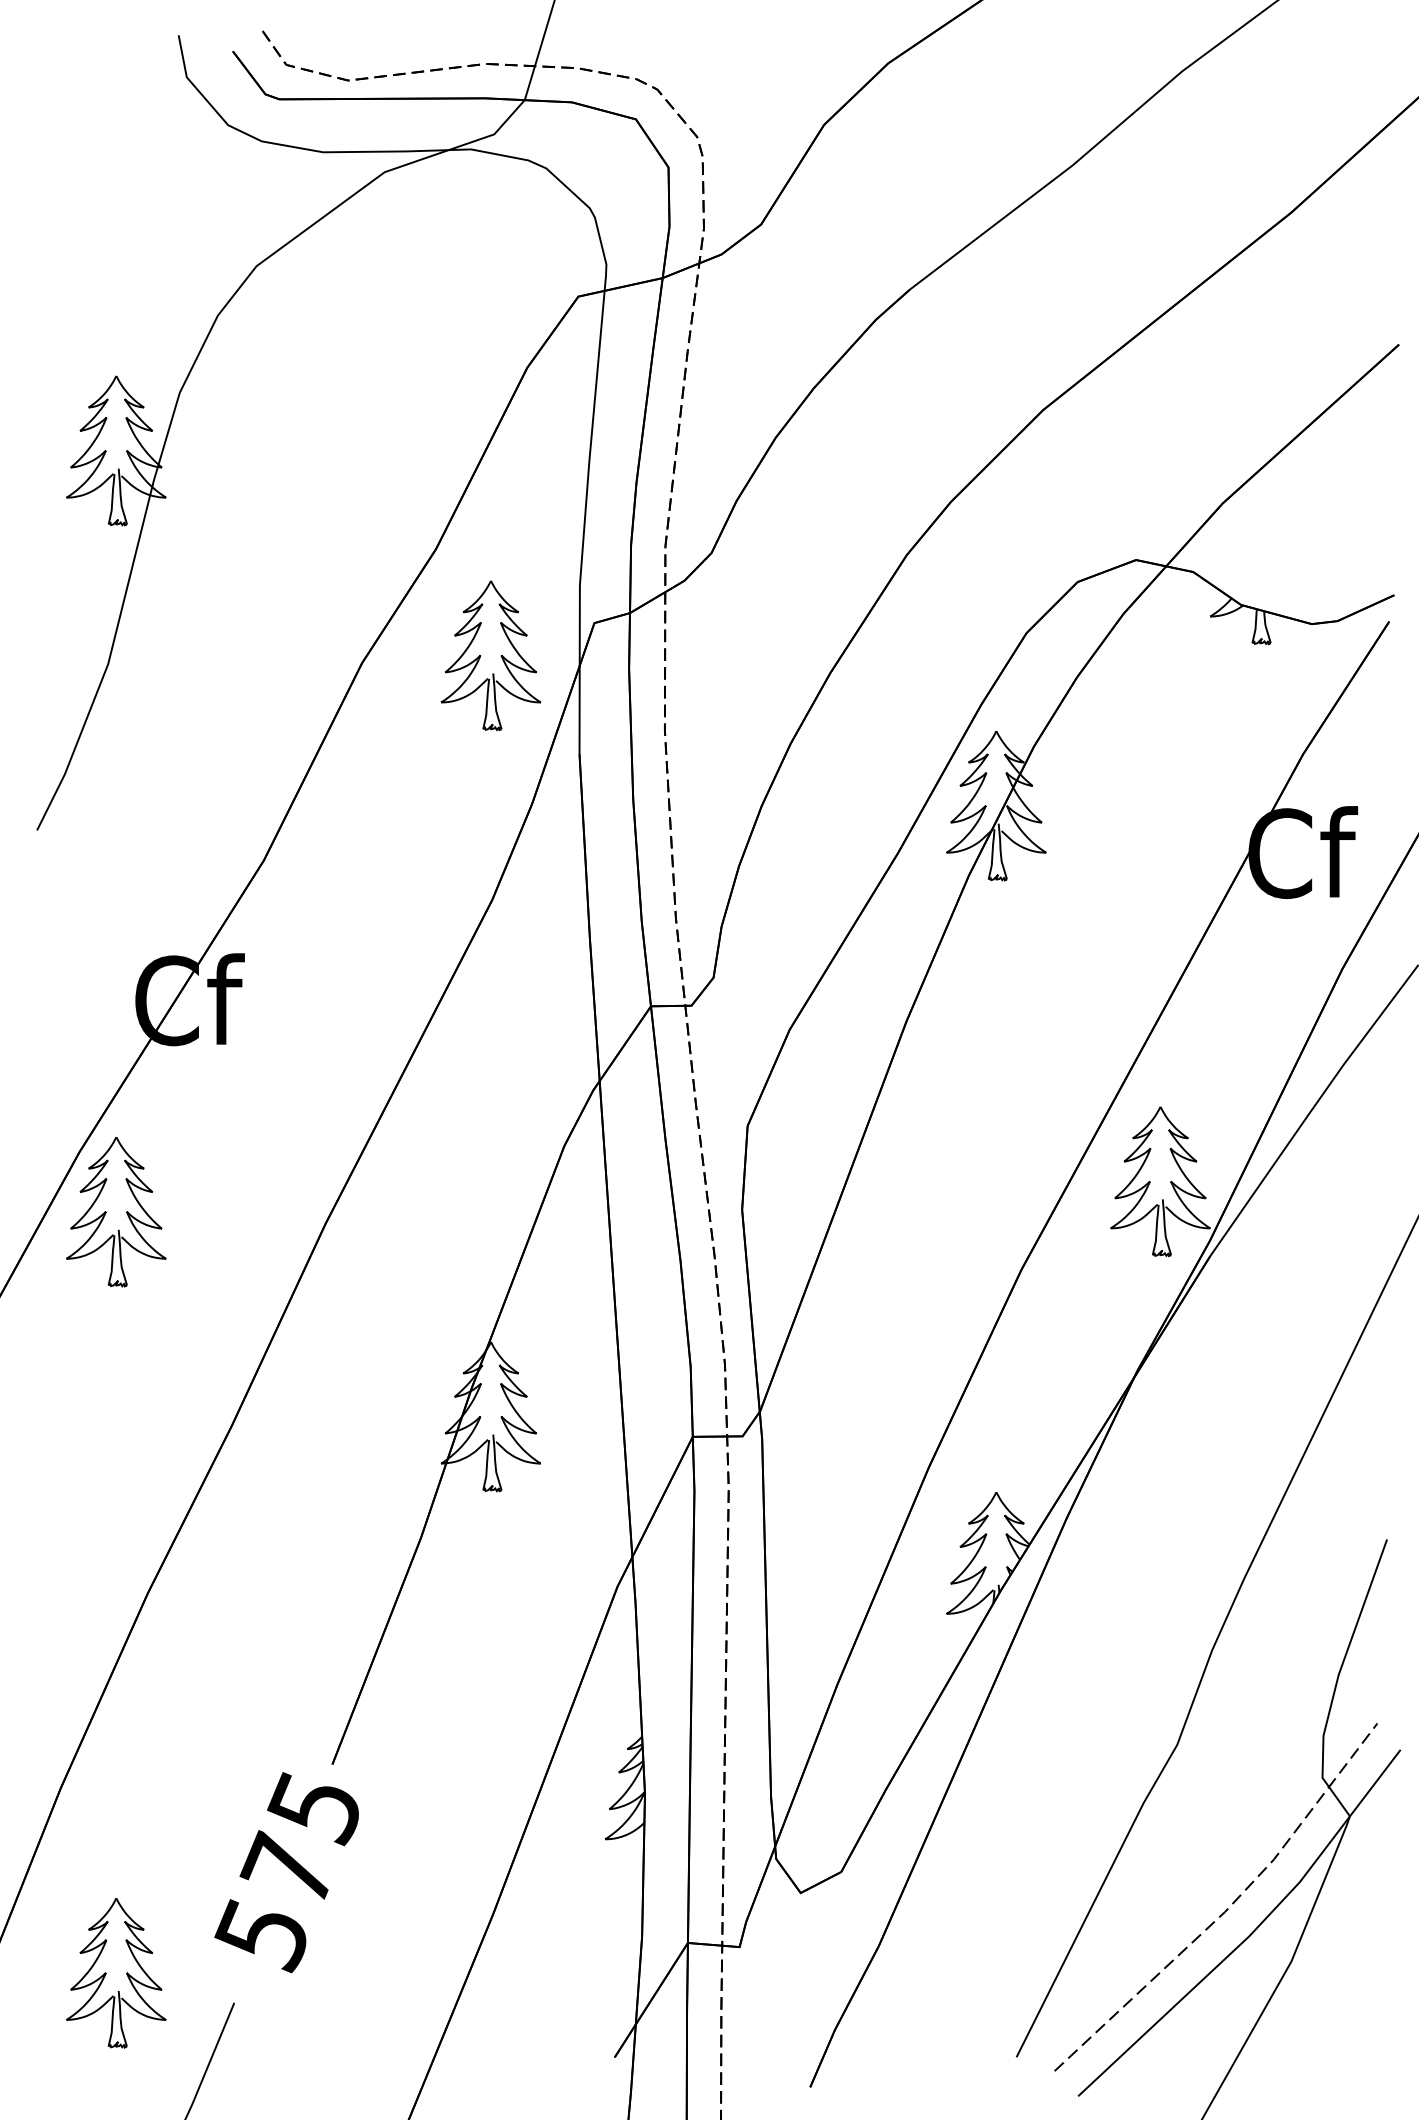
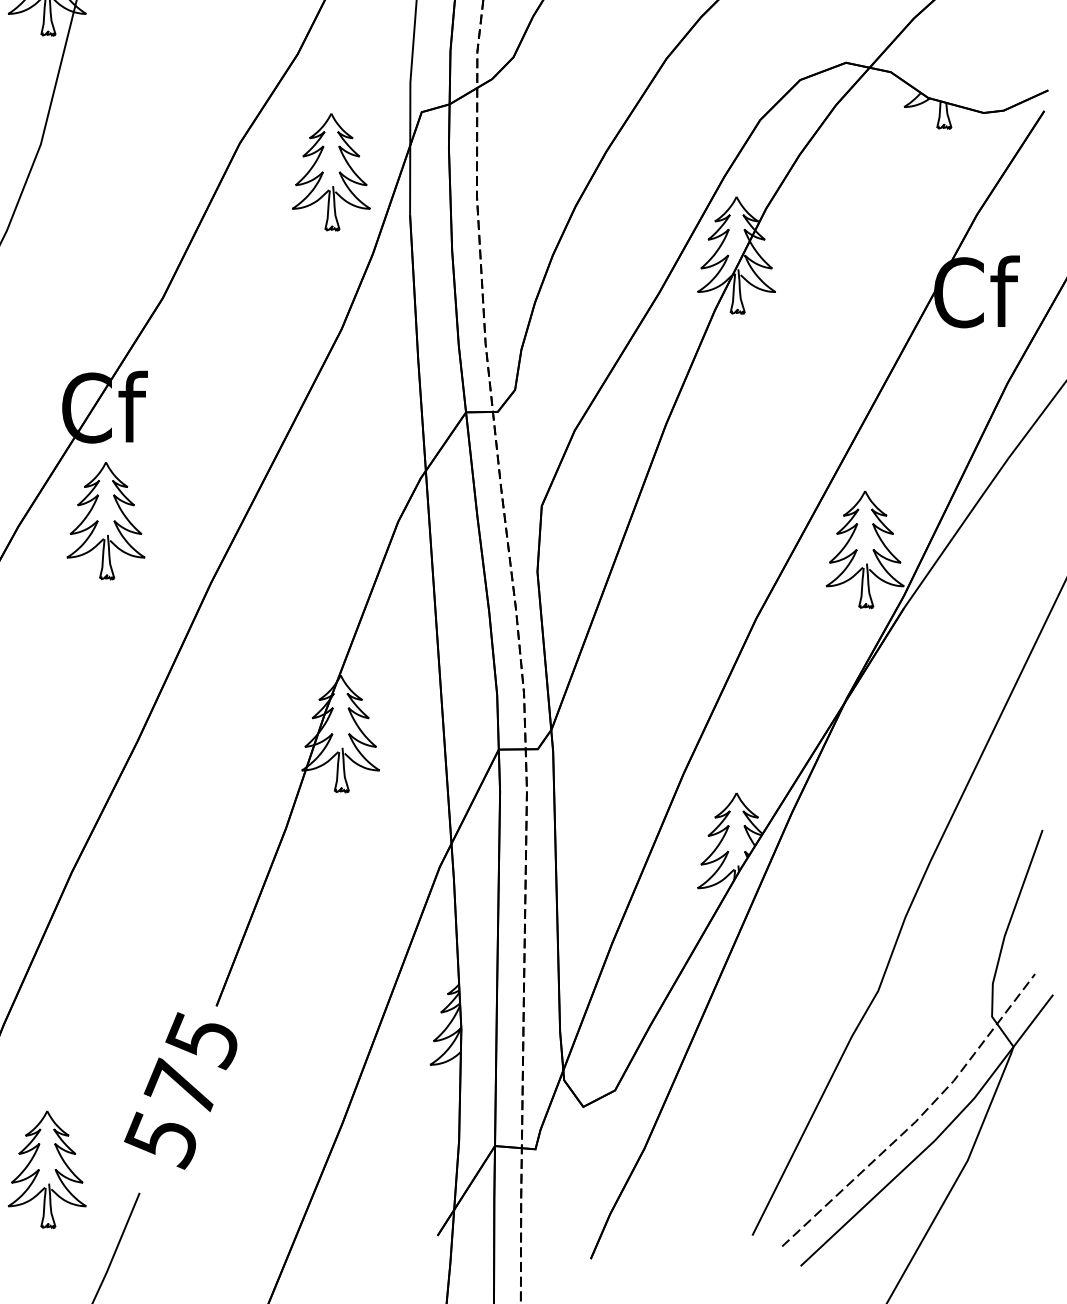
part: (490, 655) -> (330, 172), moved
part: (116, 1212) -> (106, 521), moved

